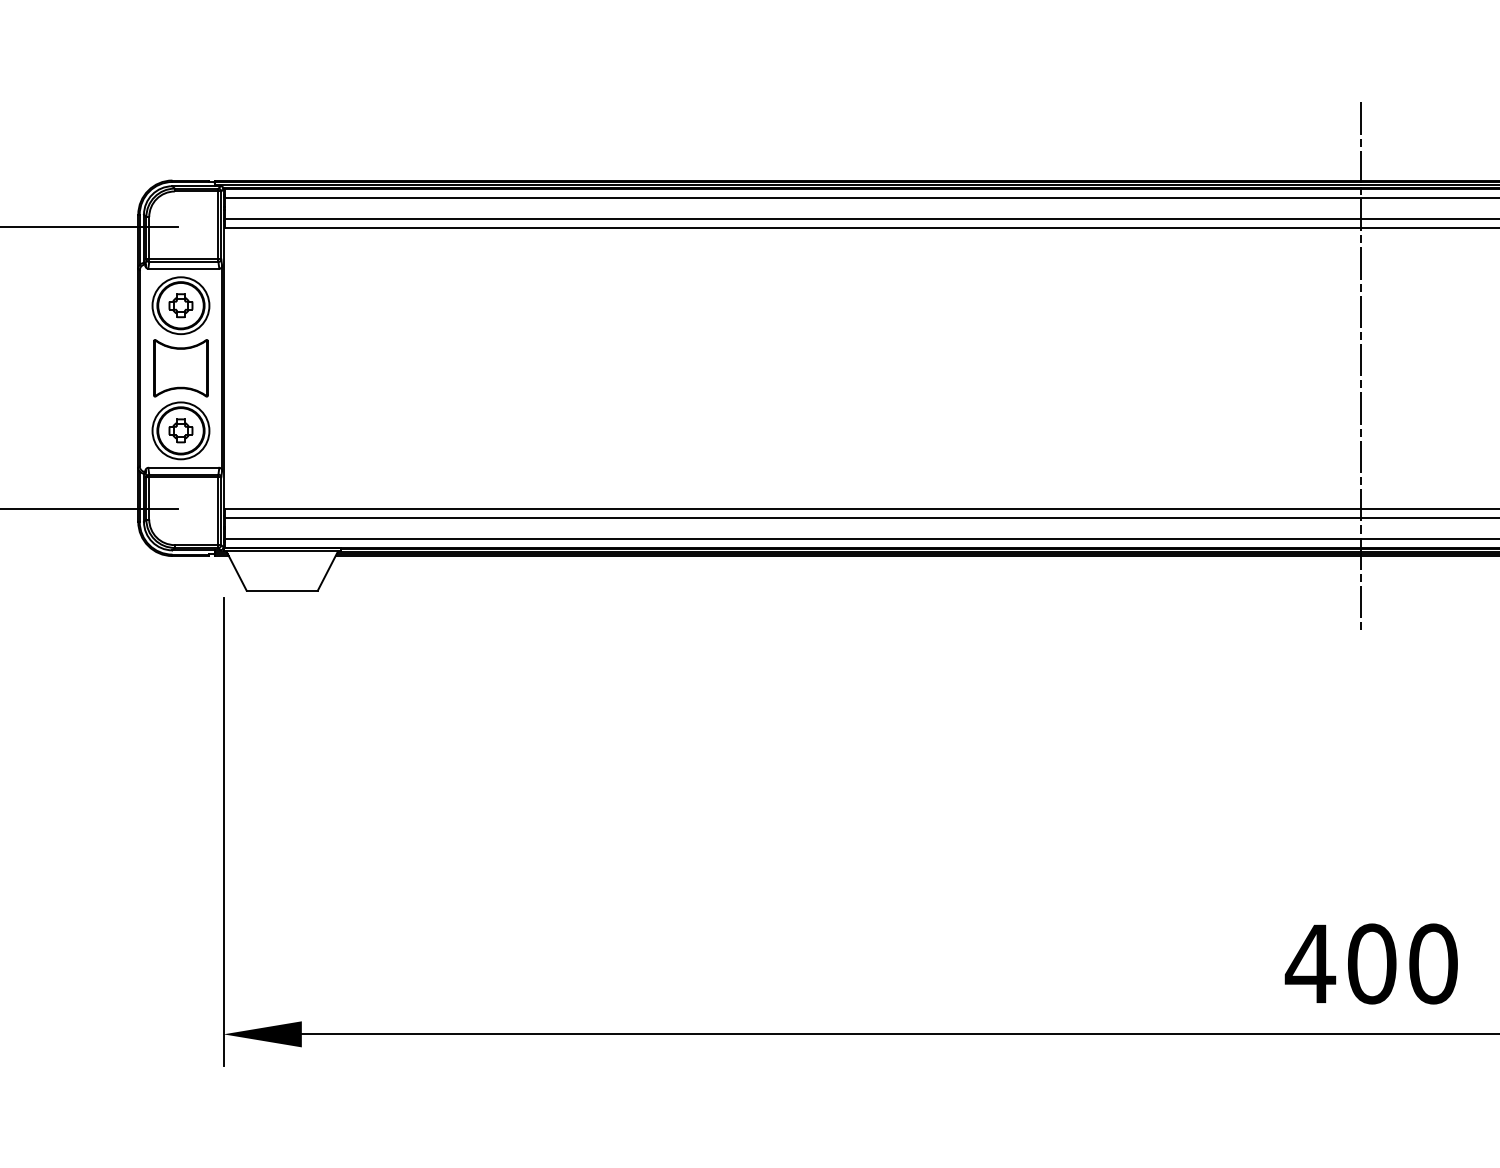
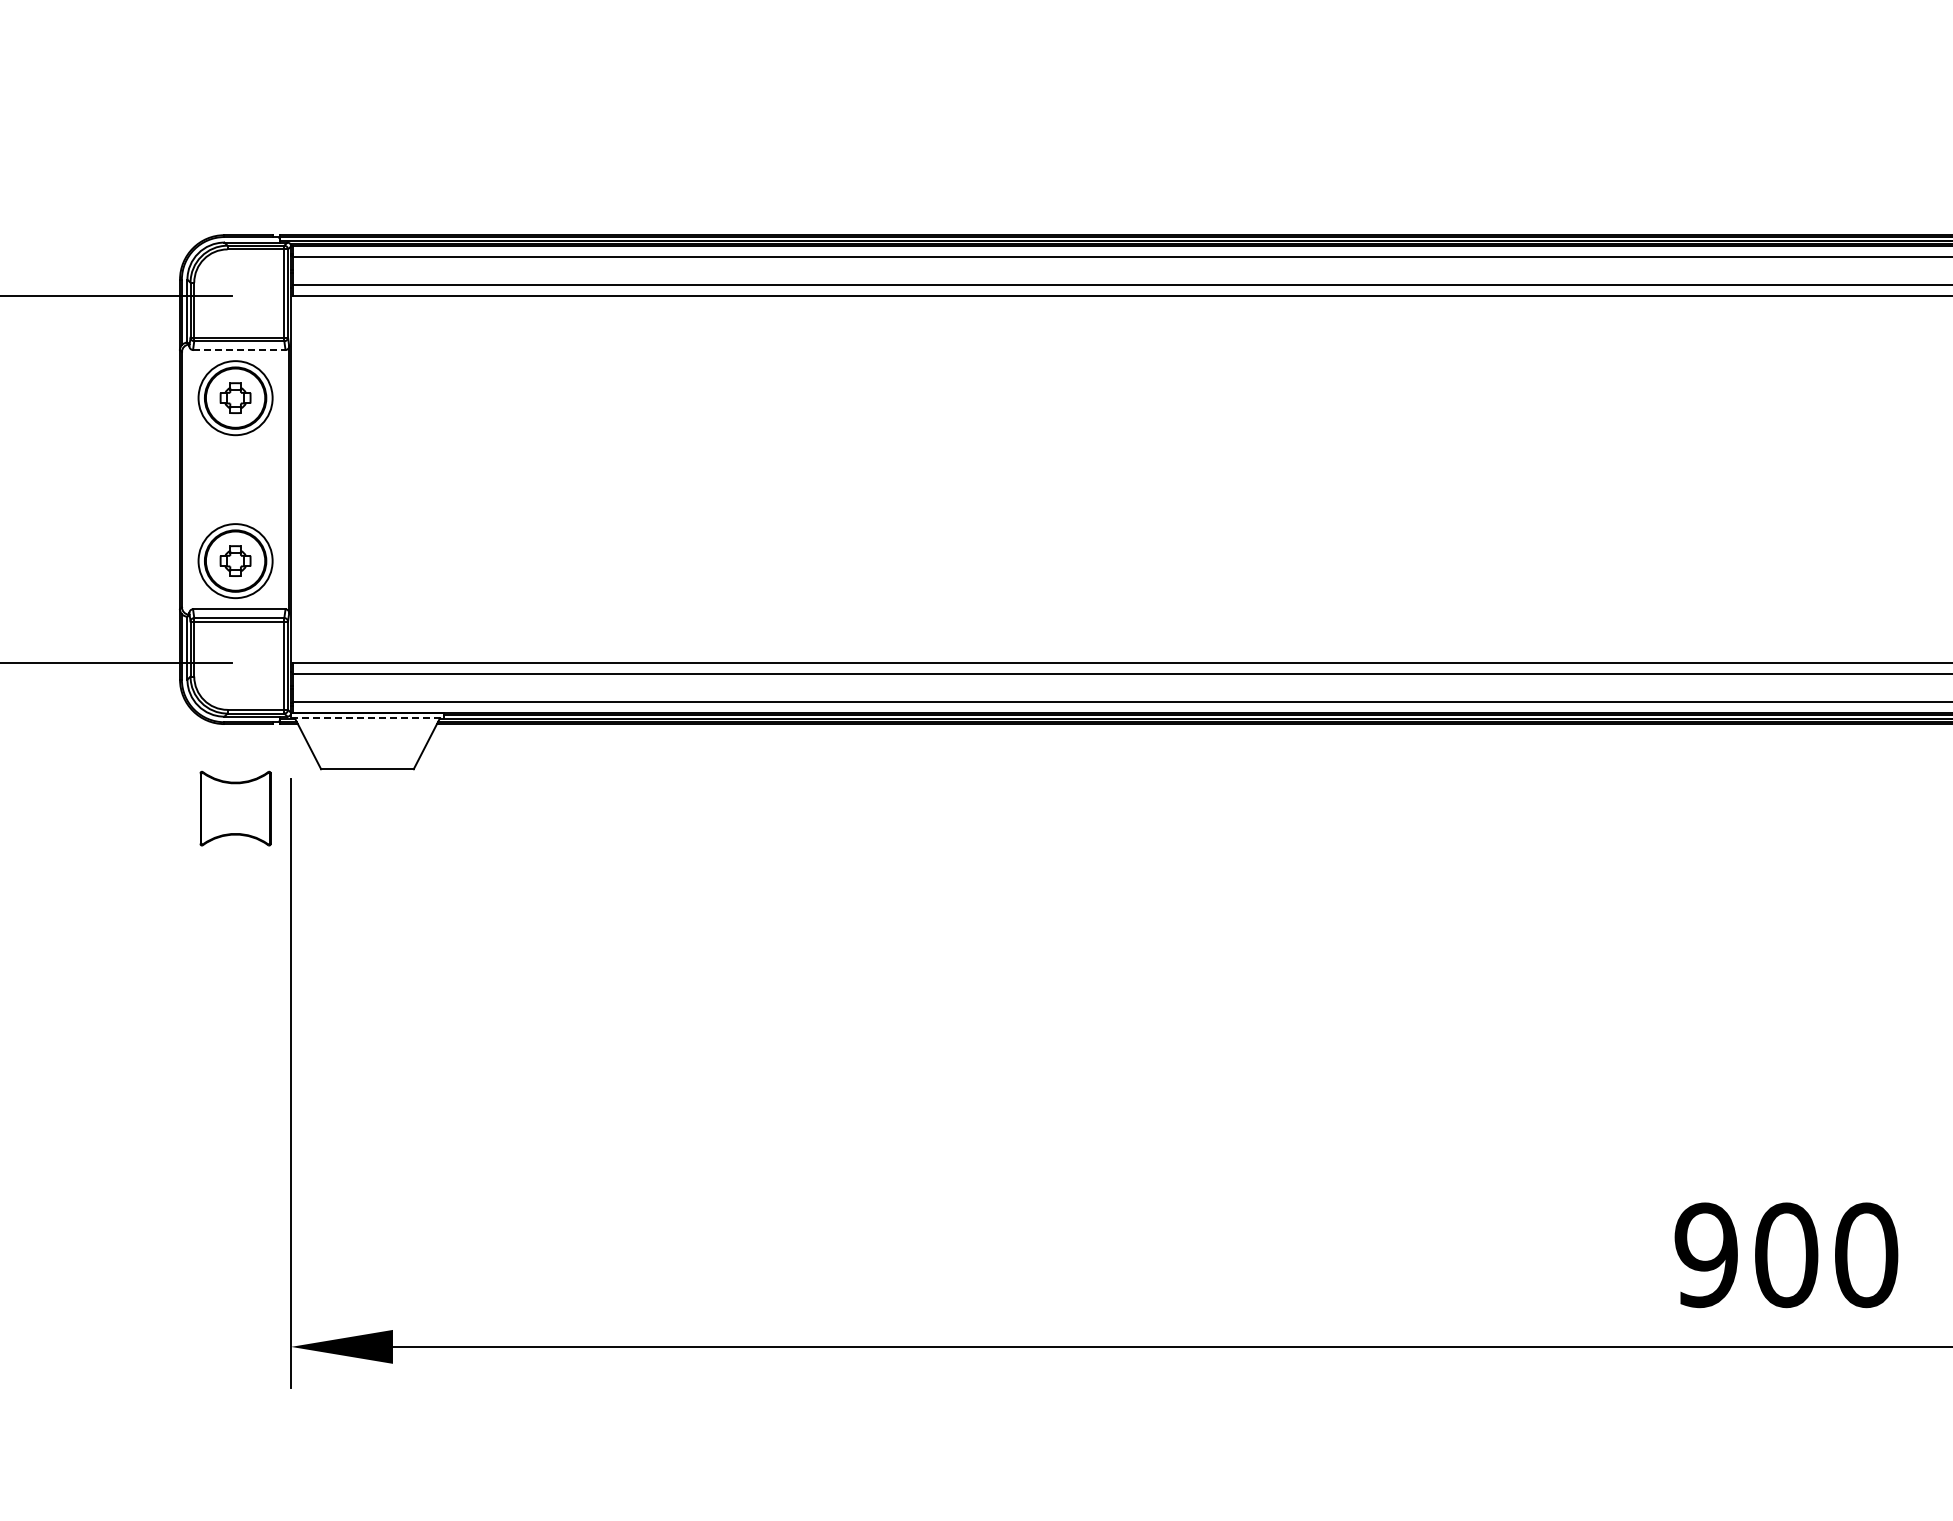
line: (183, 269) -> (239, 350), solid -> dashed
part: (180, 368) -> (235, 808), moved
line: (1361, 368) -> (1772, 479), removed
line: (282, 551) -> (367, 718), solid -> dashed
text: (1310, 964) -> (1706, 1255), 400 -> 900

